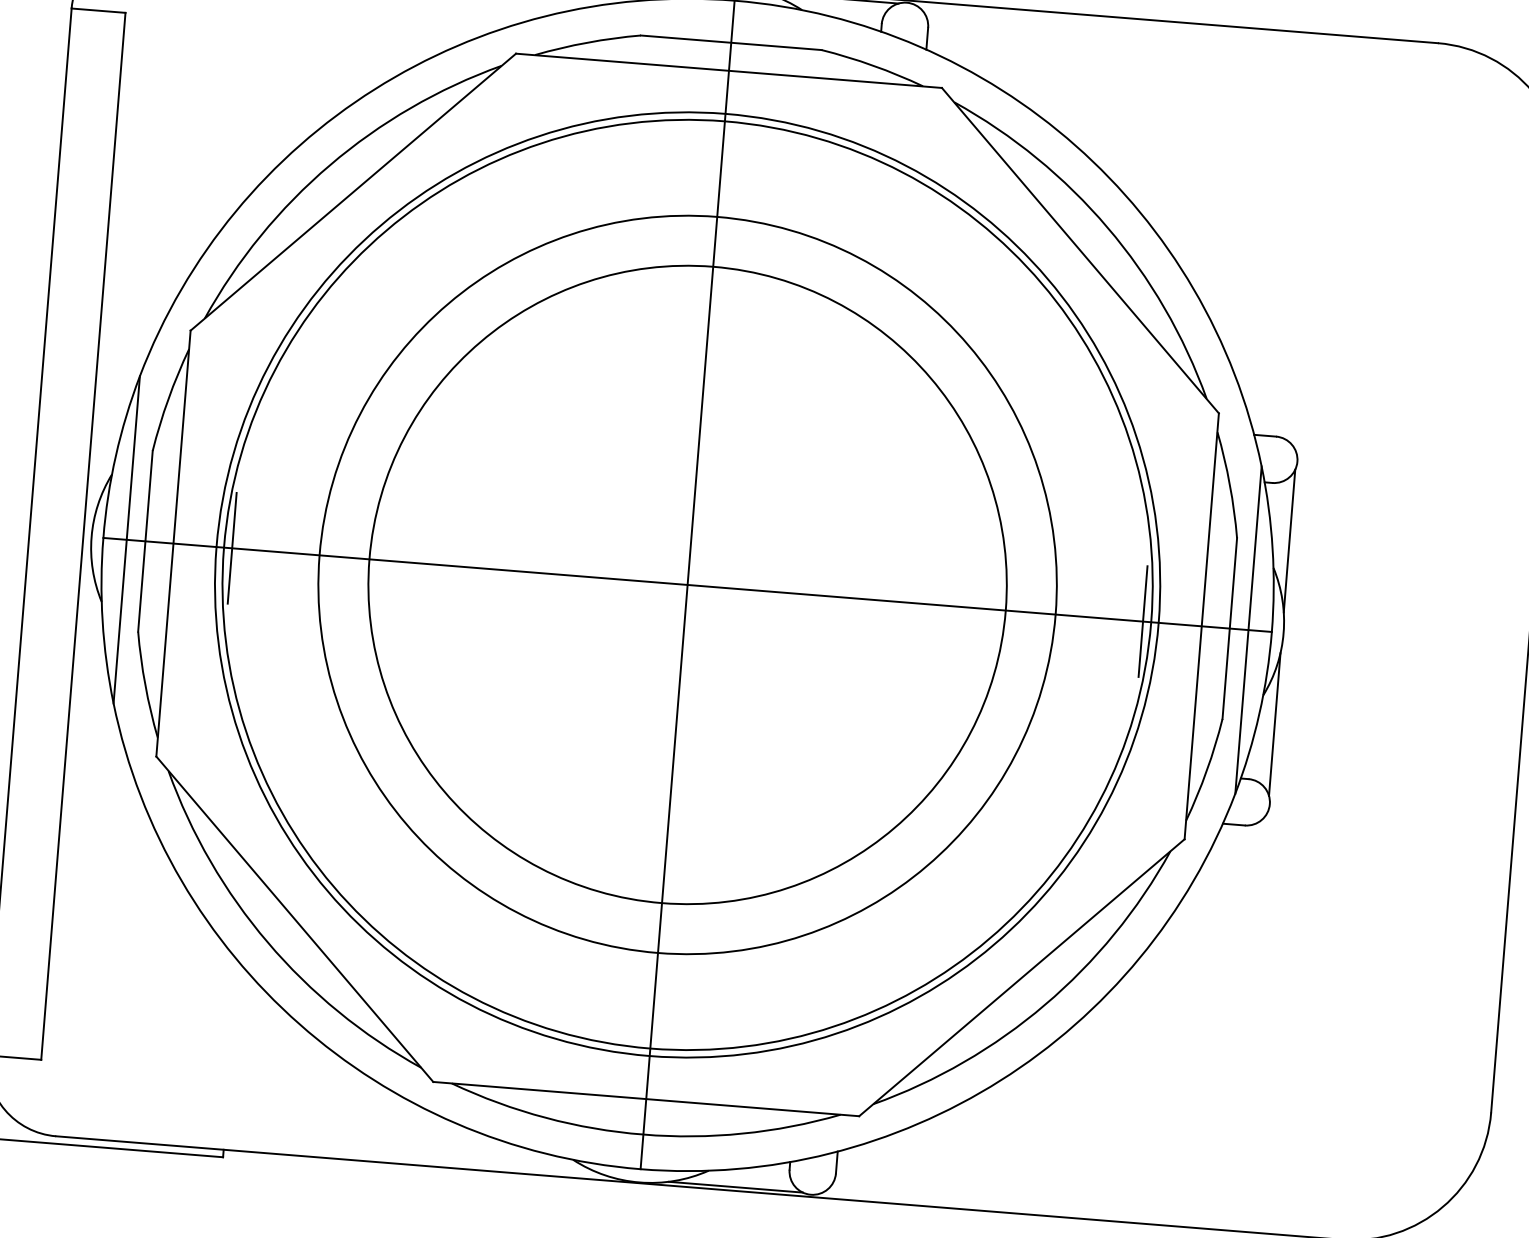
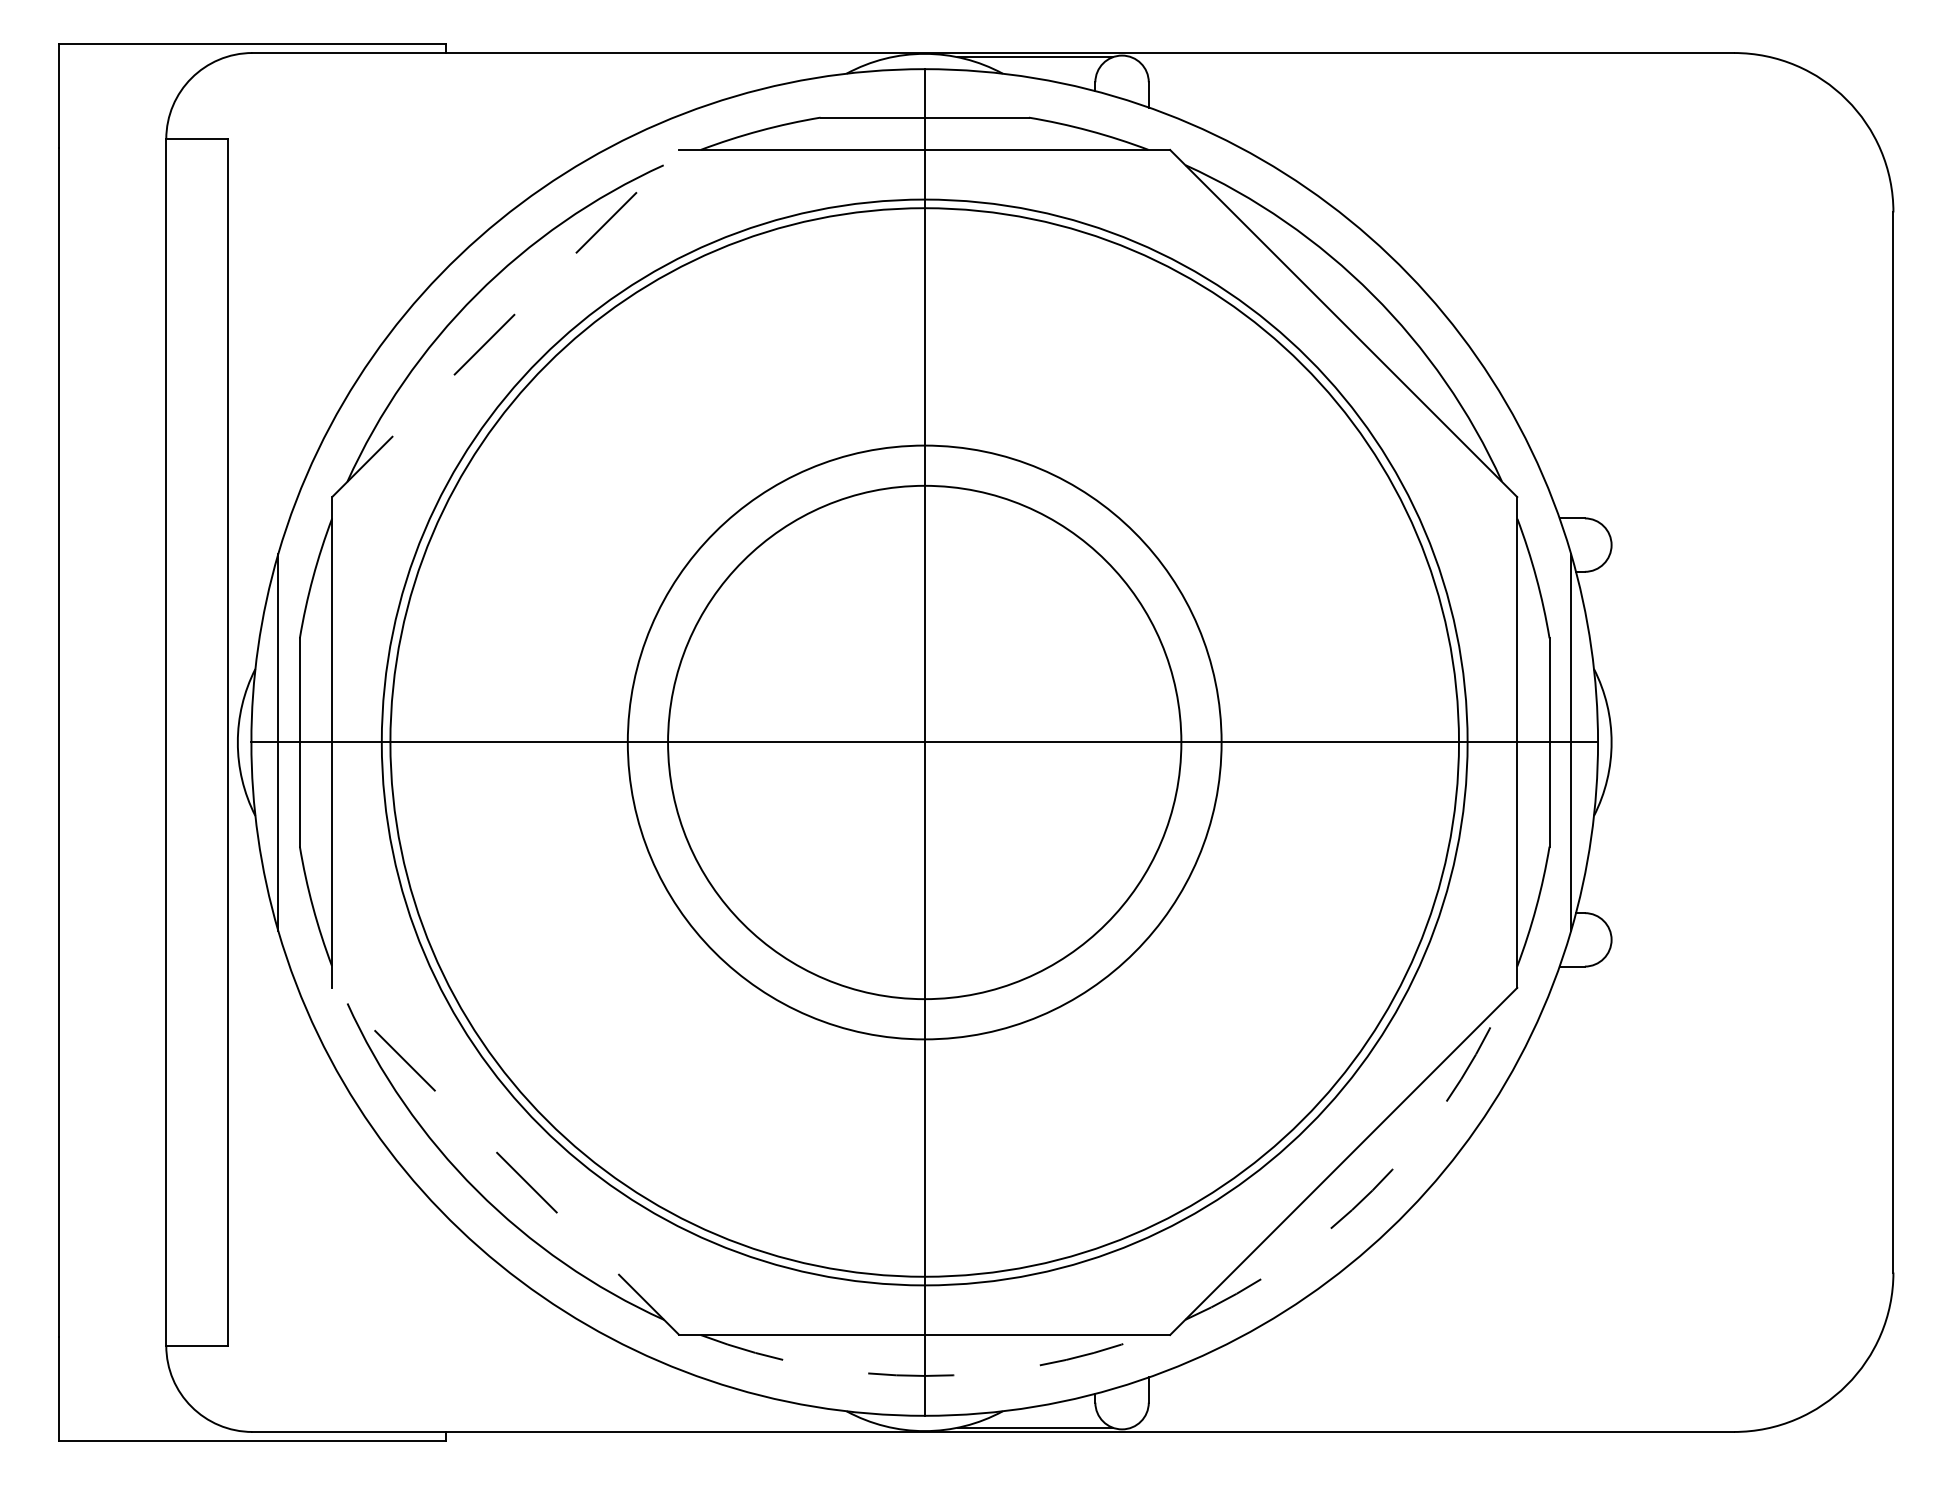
line: (353, 192) -> (506, 323), solid -> dashed
line: (1289, 540) -> (1609, 636), removed
line: (231, 548) -> (399, 742), removed
circle: (687, 584) -> (924, 742), size x0.7
circle: (687, 584) -> (924, 742), size x0.7
line: (1142, 621) -> (1449, 742), removed
line: (1274, 724) -> (1609, 848), removed
line: (294, 919) -> (505, 1161), solid -> dashed
arc: (1044, 1004) -> (1372, 1190), solid -> dashed
arc: (643, 1134) -> (924, 1375), solid -> dashed

